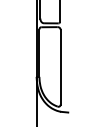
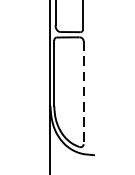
line: (60, 67) -> (83, 93), solid -> dashed

